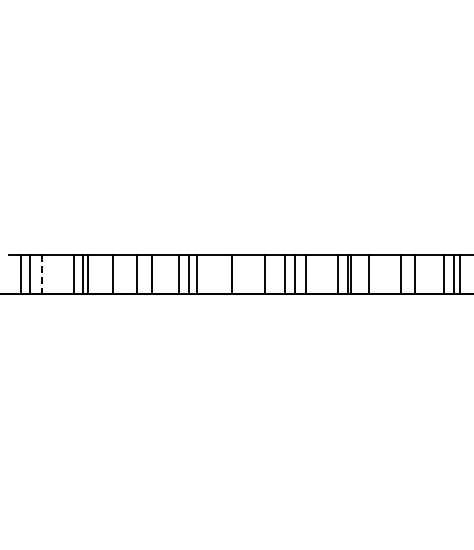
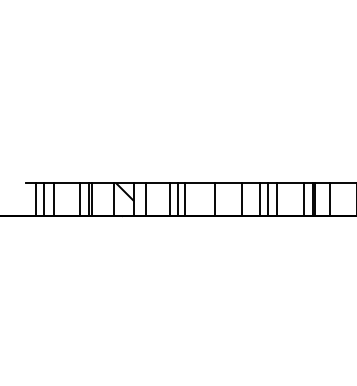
hatch: (126, 265) -> (125, 191), added
line: (42, 275) -> (54, 200), dashed -> solid

